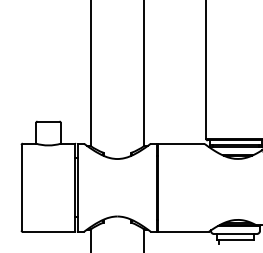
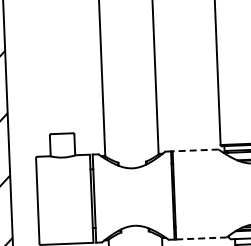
line: (180, 143) -> (194, 150), solid -> dashed
line: (184, 231) -> (202, 238), solid -> dashed

